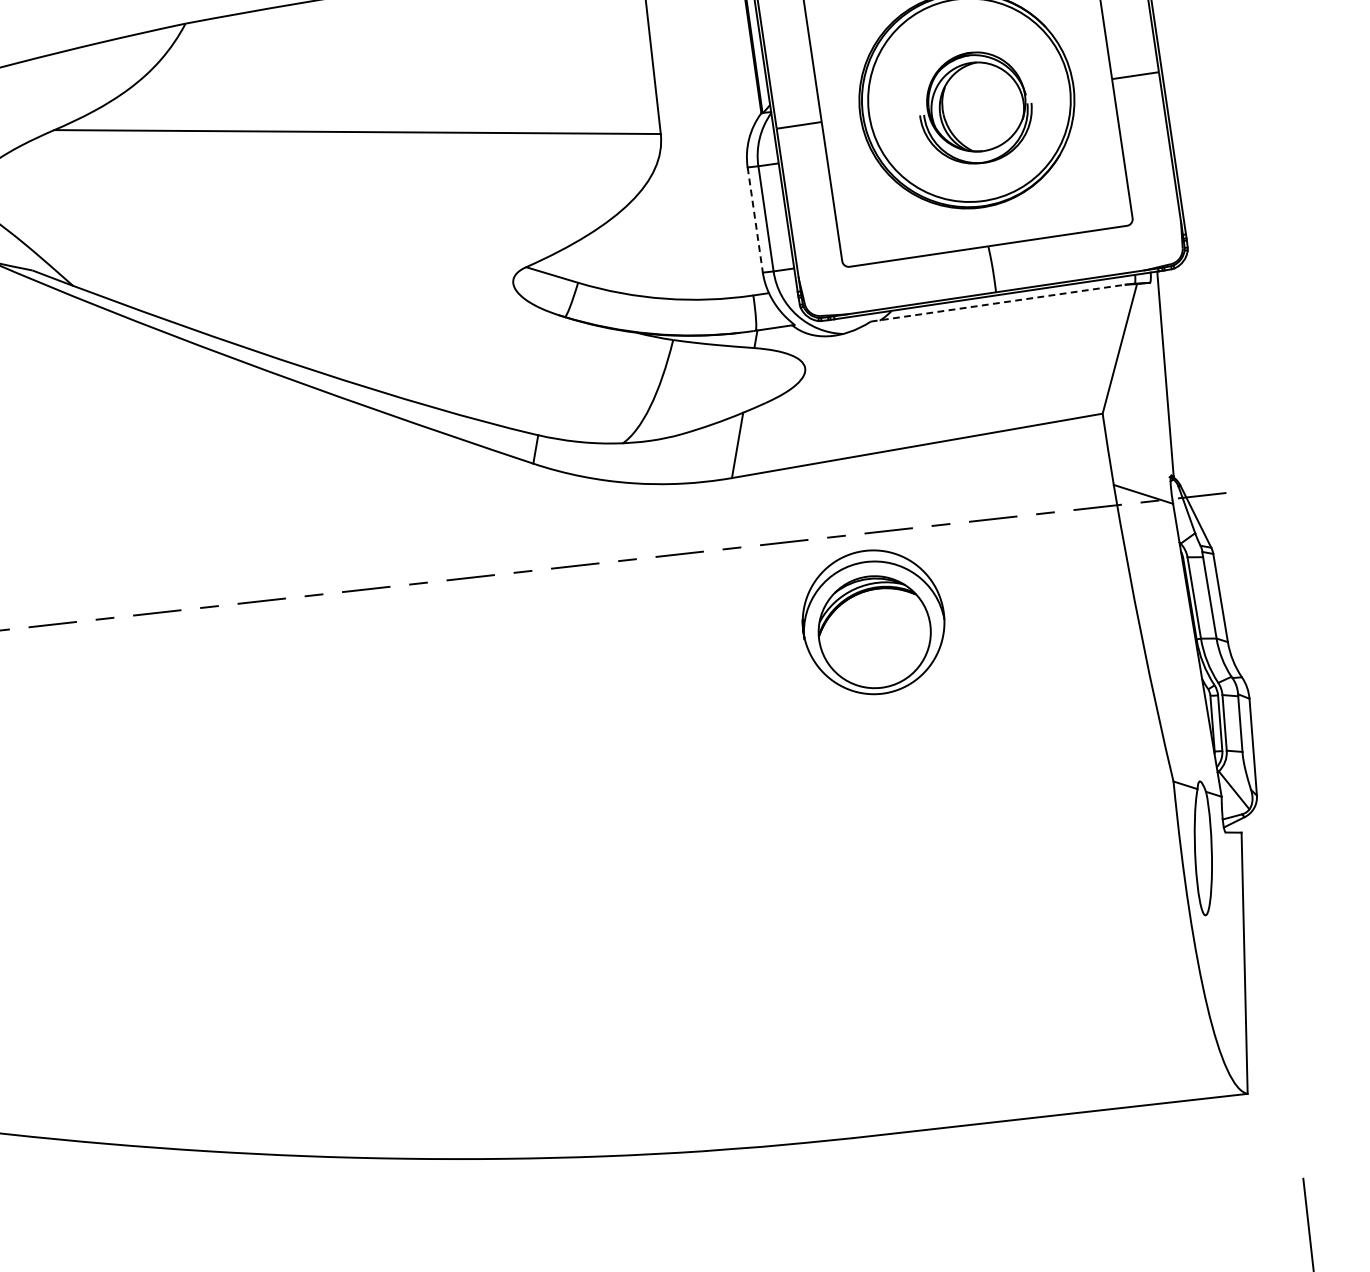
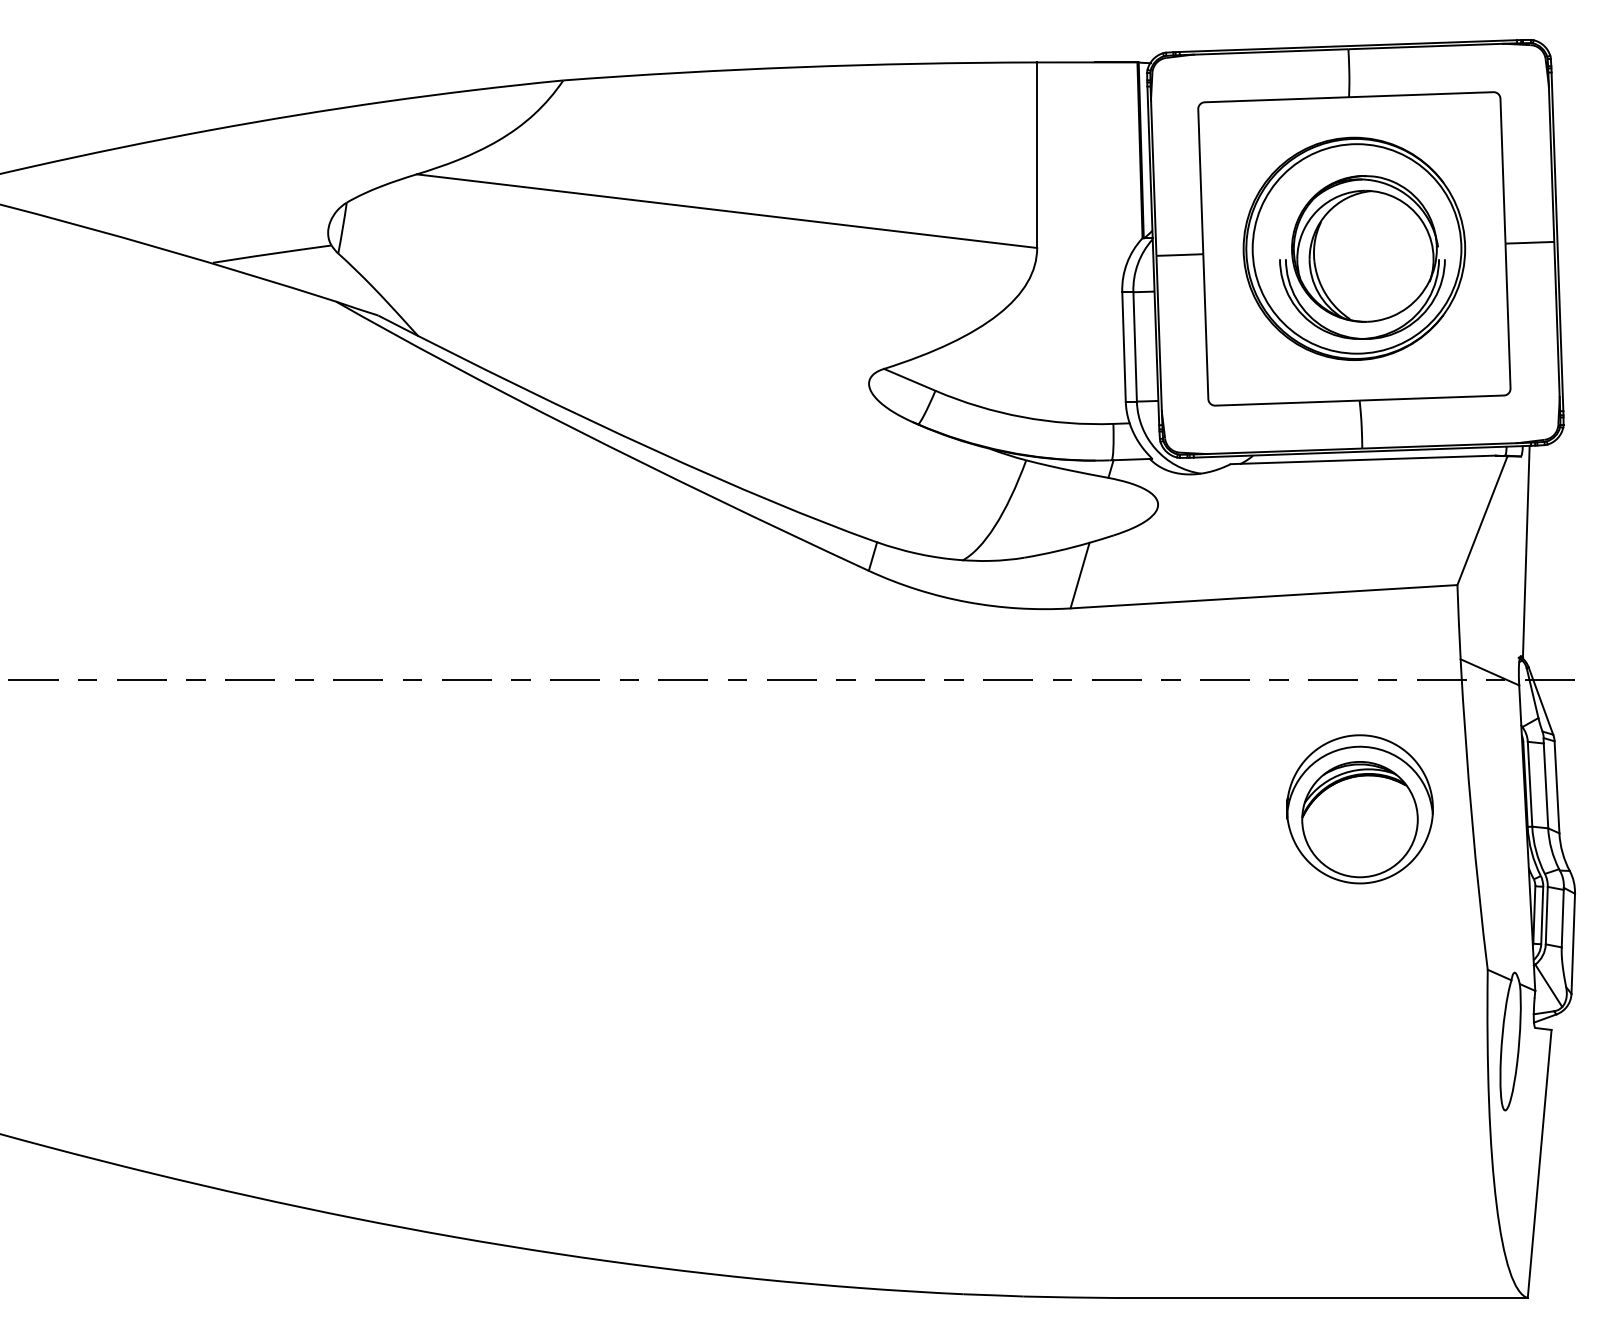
part: (975, 107) -> (1362, 257), size x1.43
line: (755, 219) -> (1124, 346), dashed -> solid
line: (998, 302) -> (1363, 459), dashed -> solid
part: (873, 622) -> (1359, 809), moved

